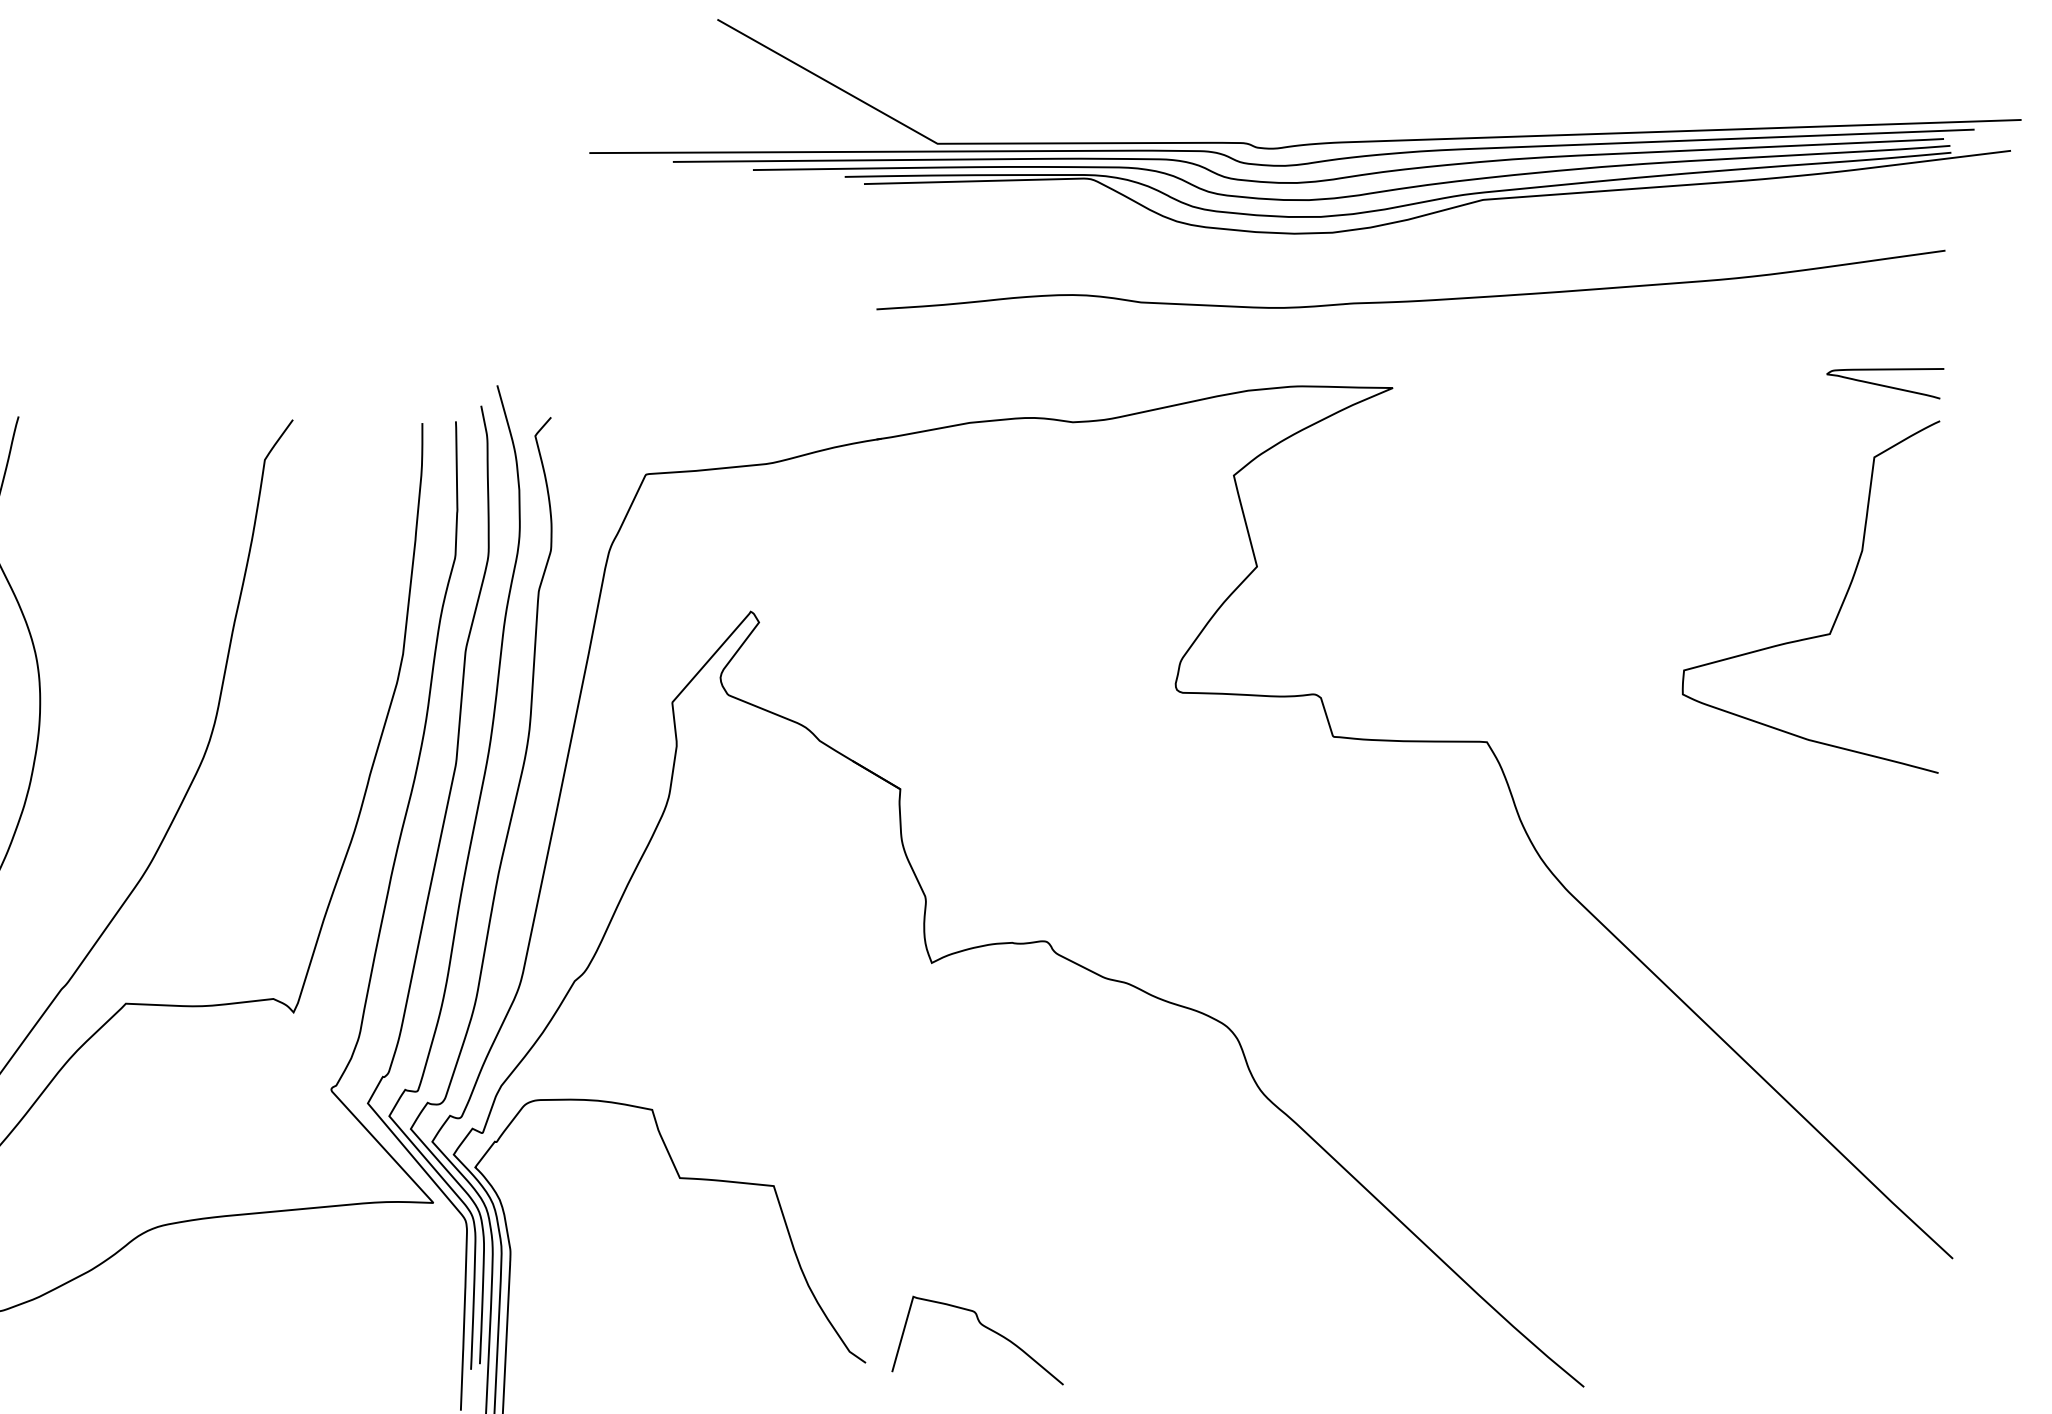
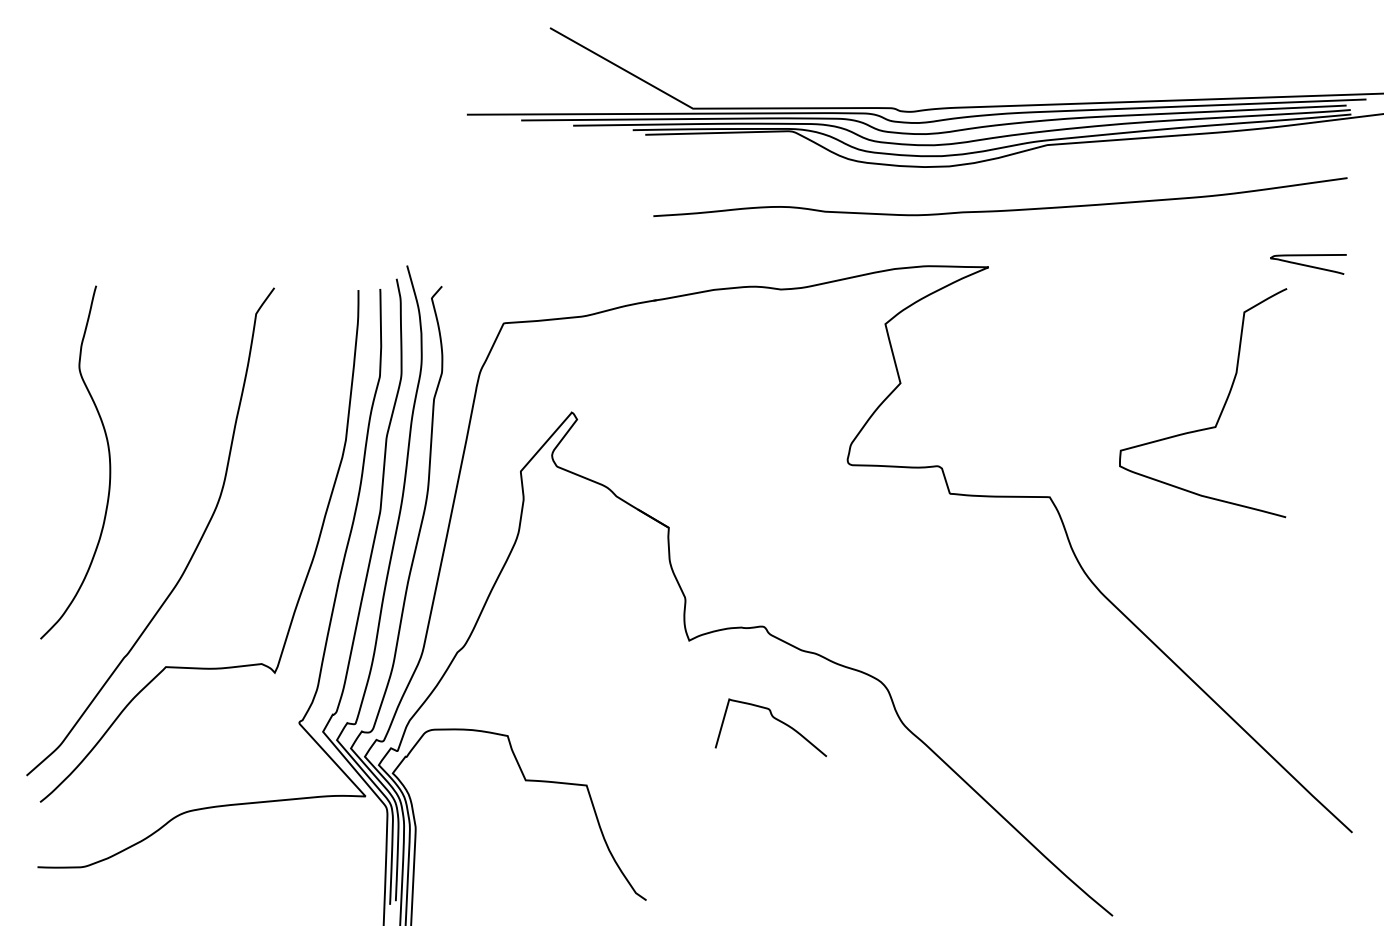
curve: (1839, 607) -> (1221, 409), moved
curve: (986, 1329) -> (776, 720), moved

